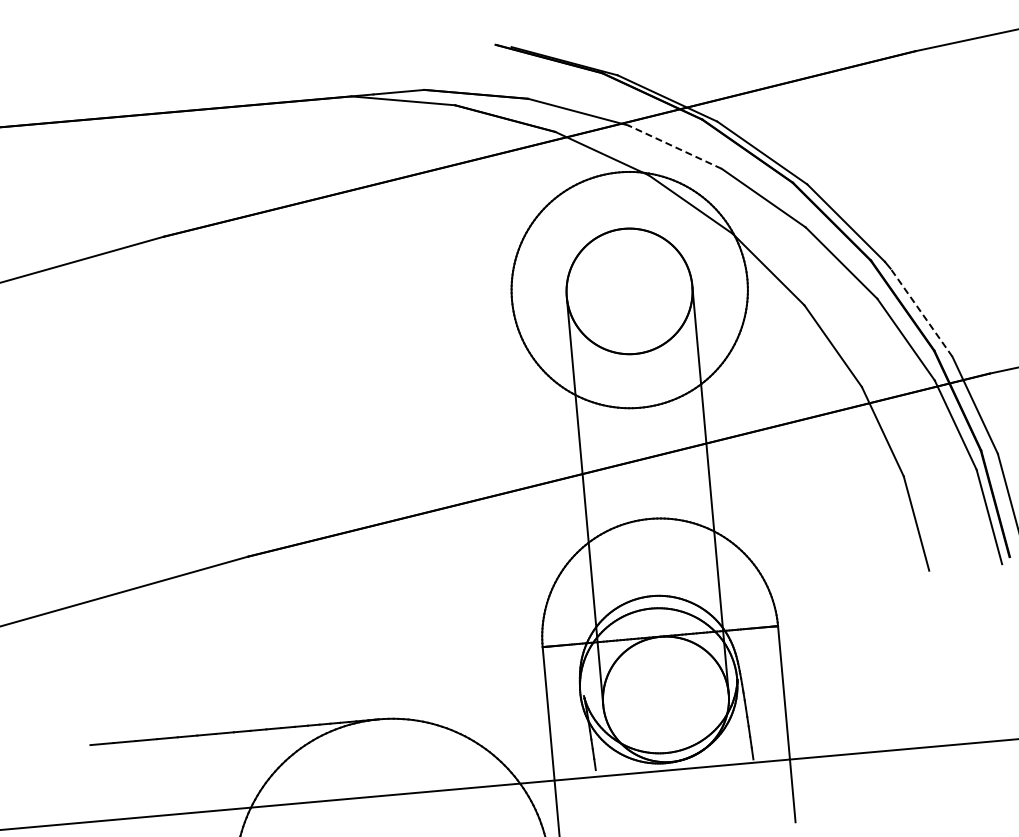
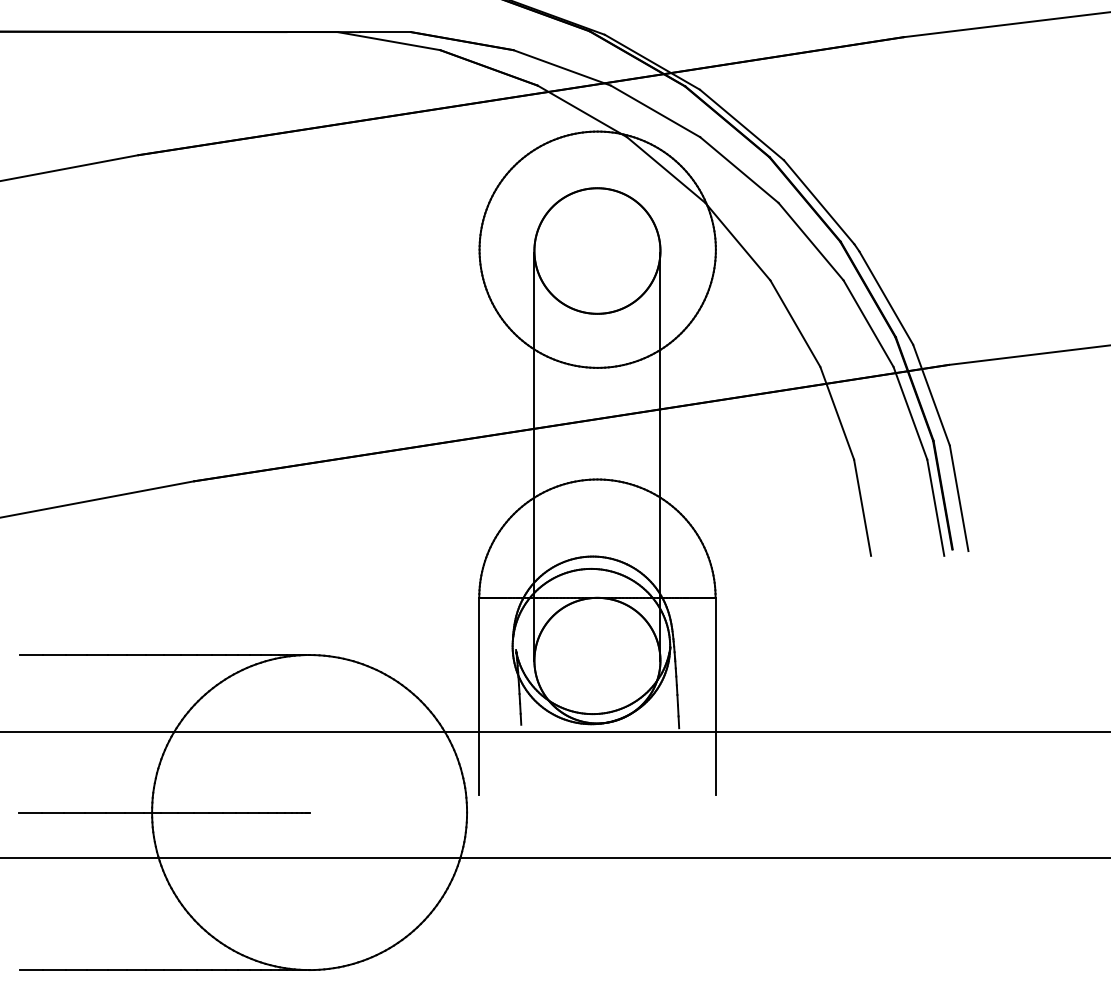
line: (675, 147) -> (655, 111), dashed -> solid
line: (921, 312) -> (886, 298), dashed -> solid

